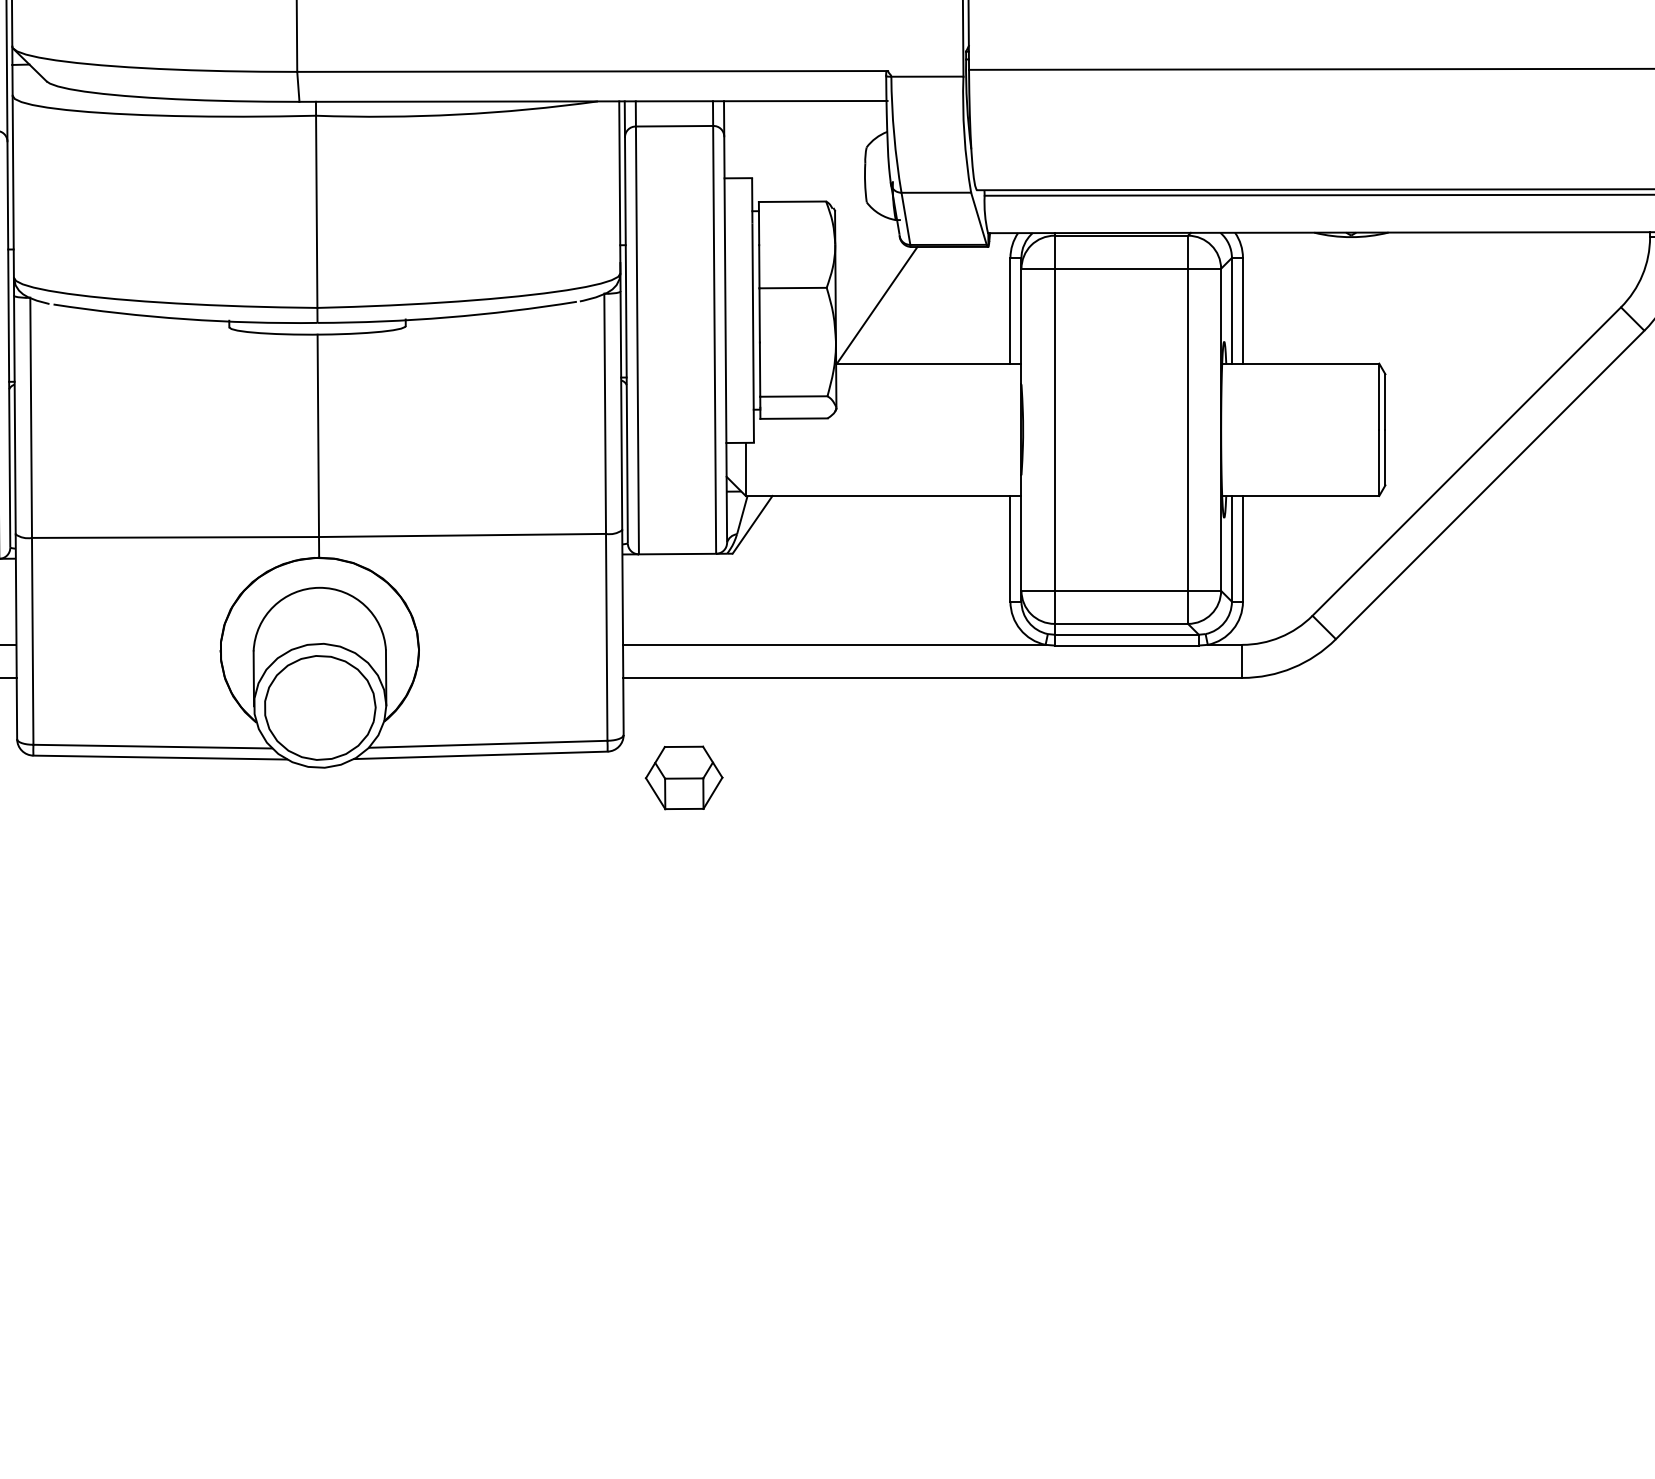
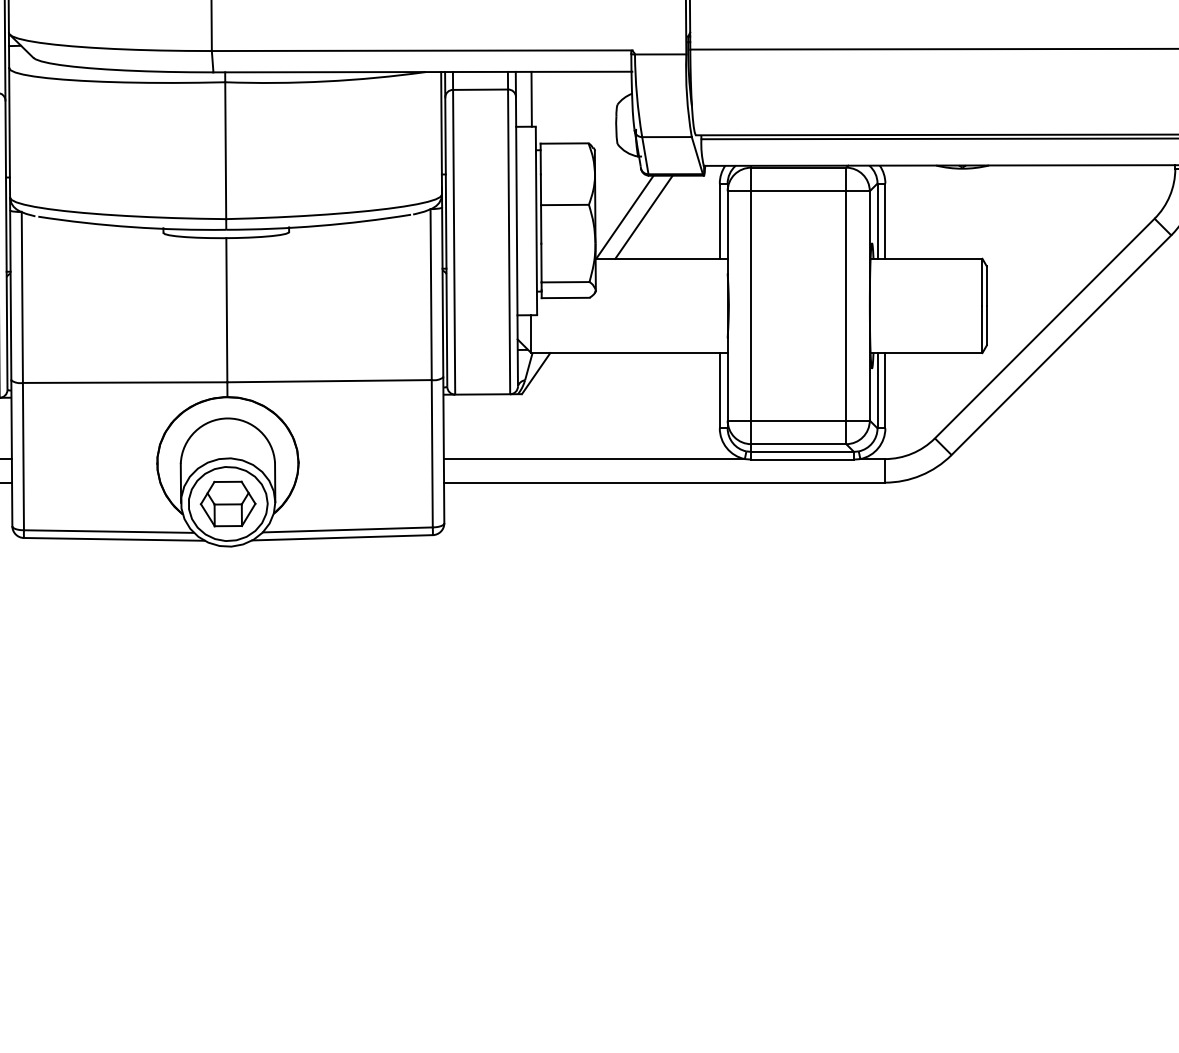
line: (746, 139) -> (531, 99), added
line: (903, 304) -> (643, 216), added
part: (683, 777) -> (227, 503), moved

